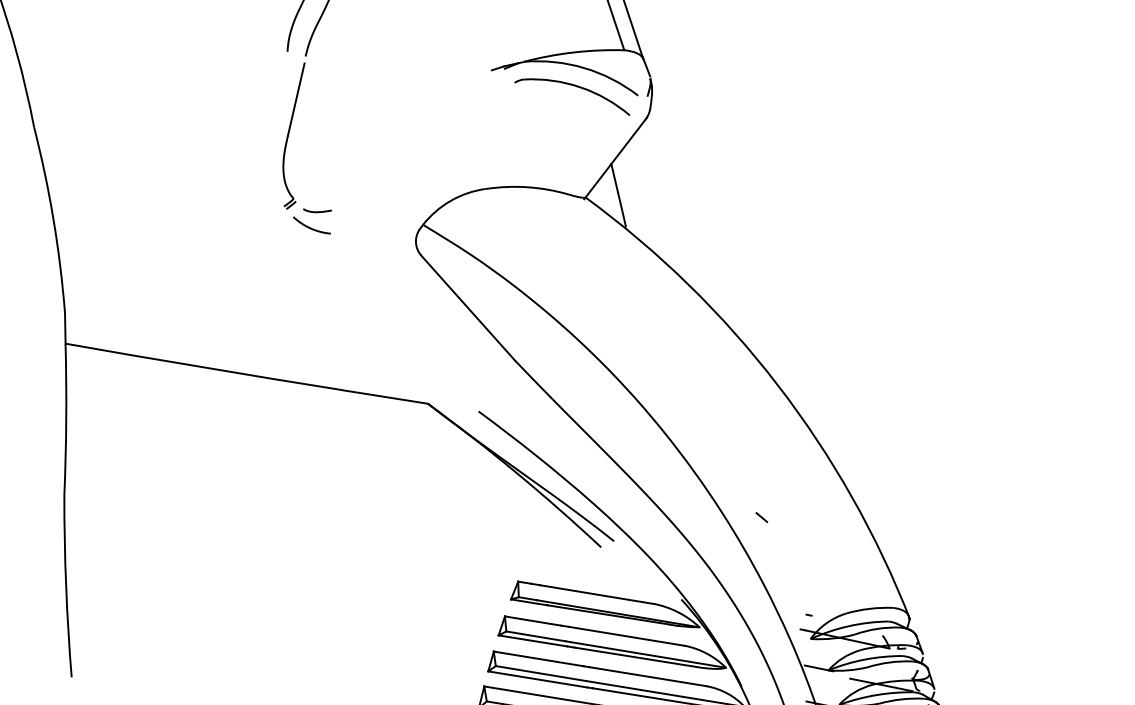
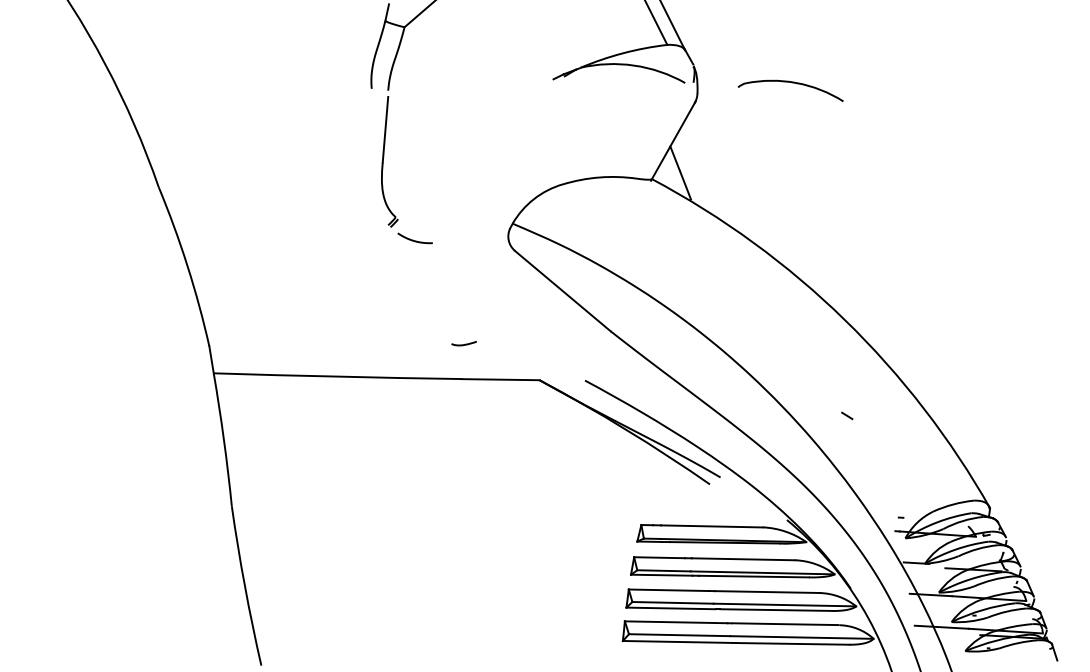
part: (574, 87) -> (791, 83), moved
curve: (316, 211) -> (463, 344), moved
line: (762, 517) -> (847, 415), moved

